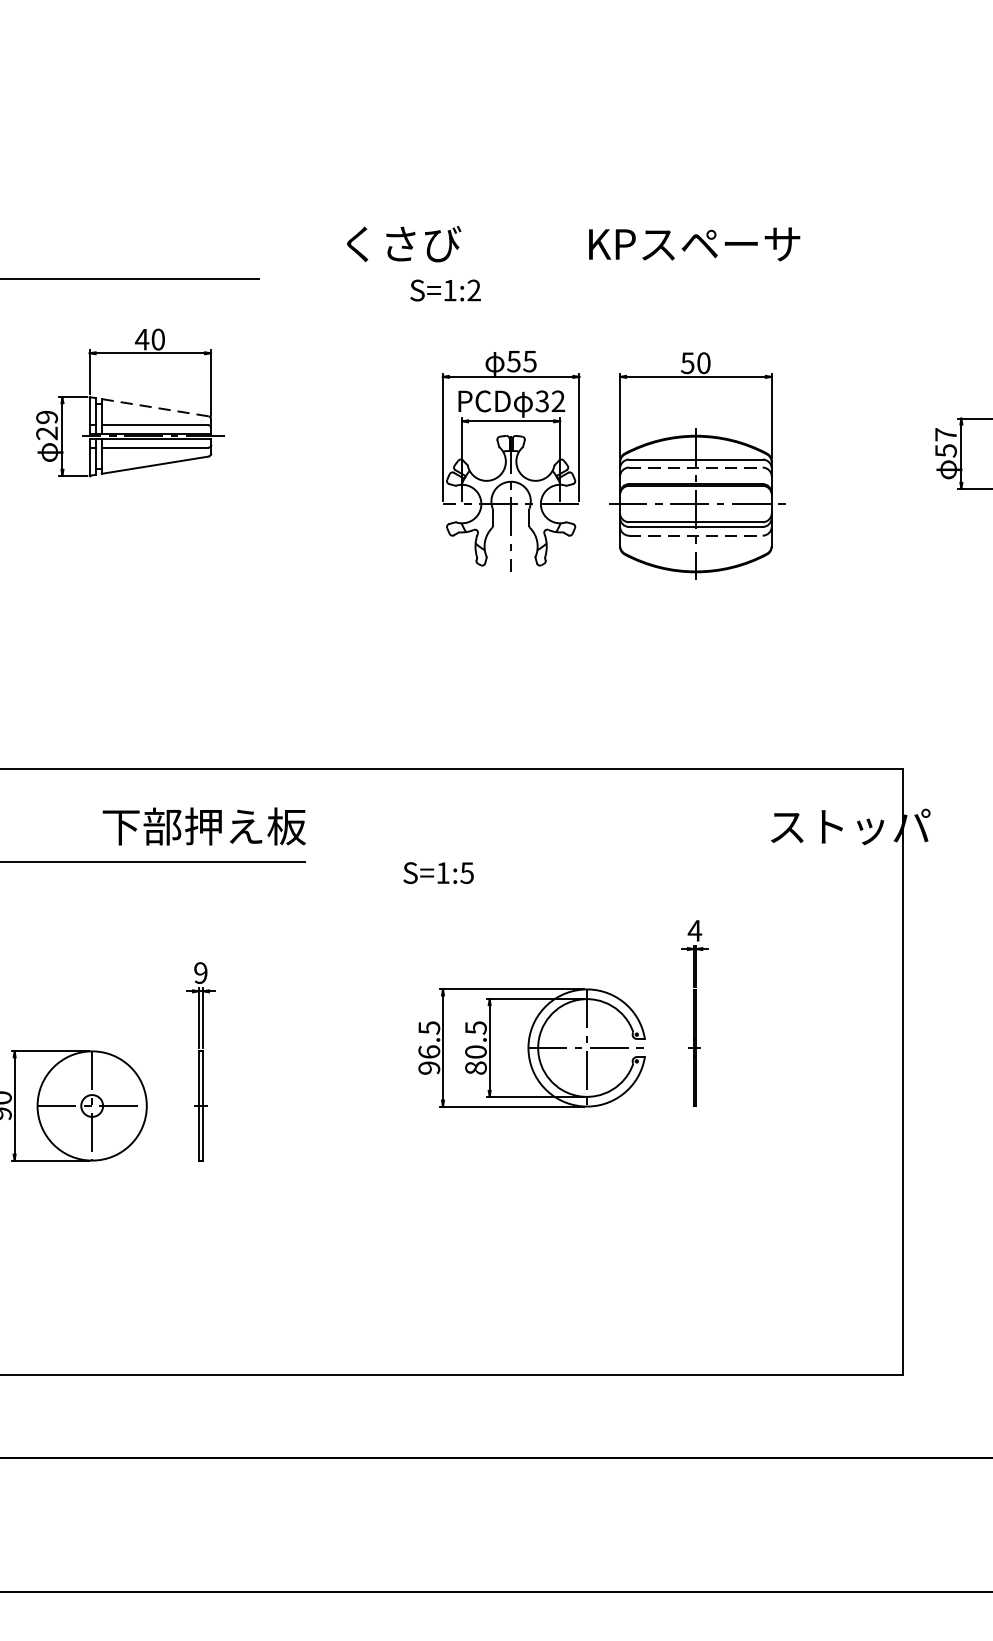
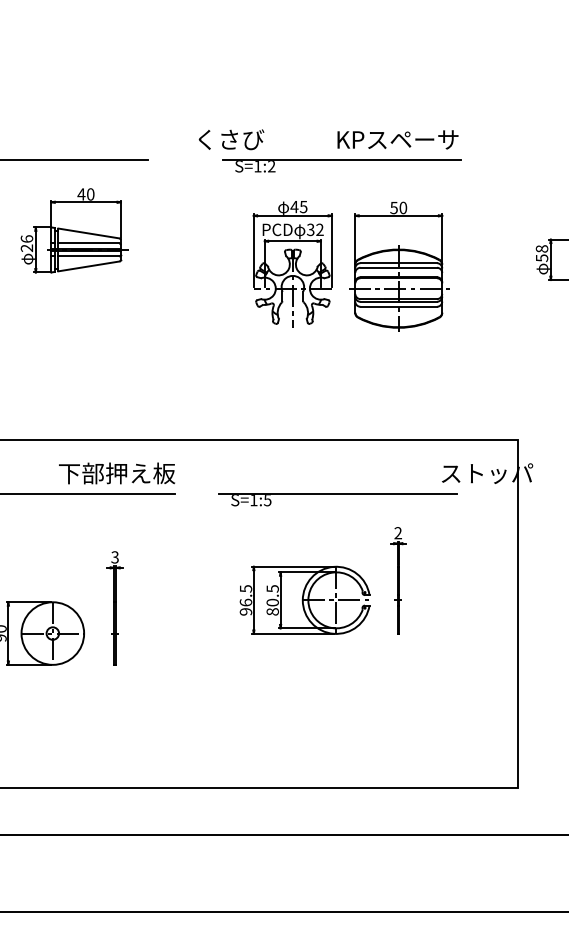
line: (595, 278) -> (341, 159), added
text: (513, 362) -> (294, 207), 55 -> 45
line: (154, 407) -> (88, 233), dashed -> solid
text: (46, 416) -> (26, 238), 29 -> 26
text: (945, 433) -> (541, 248), 57 -> 58
line: (697, 467) -> (399, 267), dashed -> solid
line: (697, 535) -> (399, 306), dashed -> solid
line: (589, 861) -> (337, 493), added
text: (695, 931) -> (398, 533), 4 -> 2
text: (199, 973) -> (114, 557), 9 -> 3

